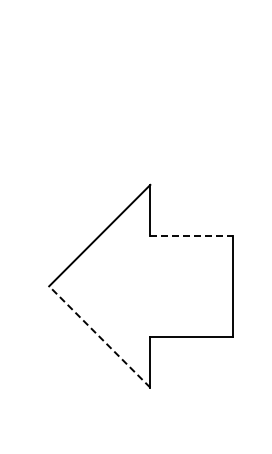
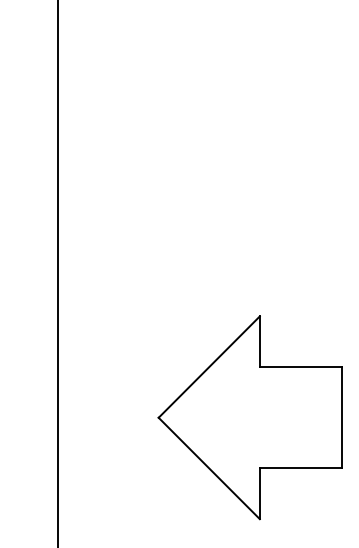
line: (192, 236) -> (301, 367), dashed -> solid
line: (100, 337) -> (209, 468), dashed -> solid

